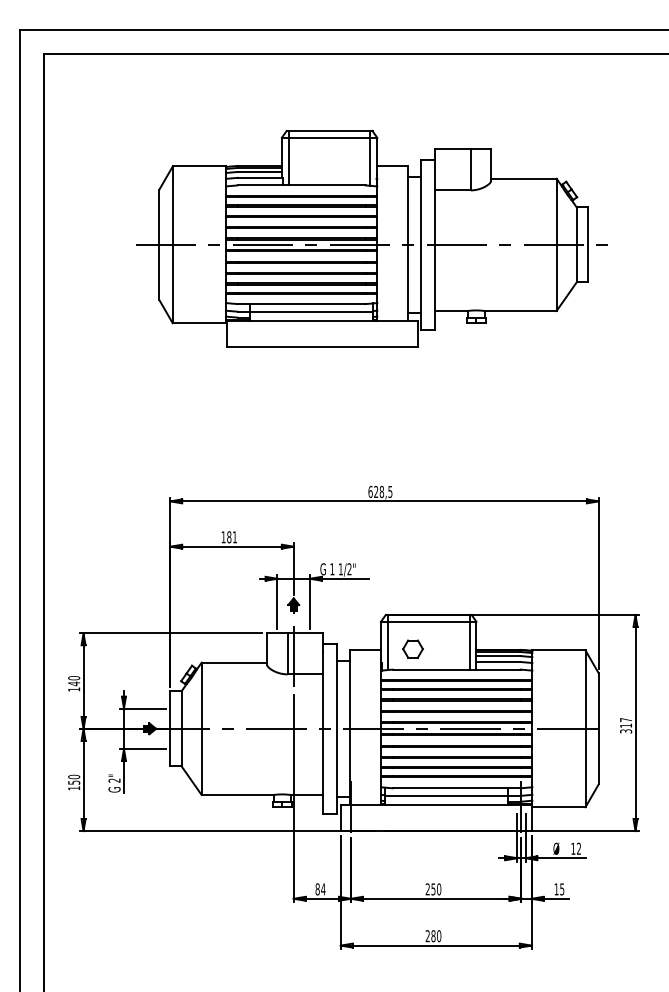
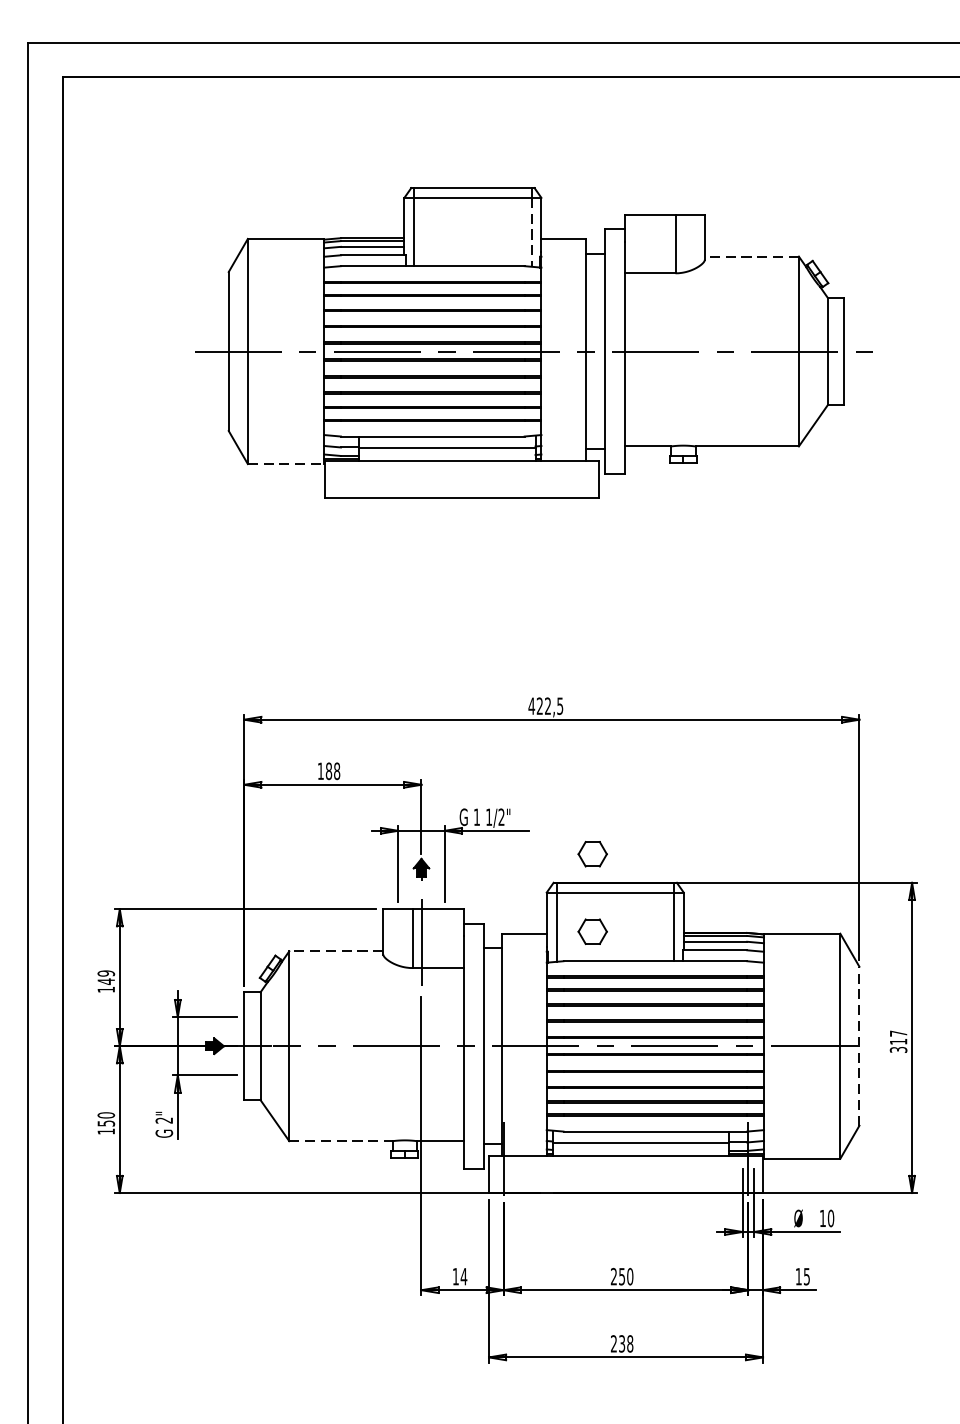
line: (370, 162) -> (531, 233), solid -> dashed
line: (523, 178) -> (751, 256), solid -> dashed
line: (199, 323) -> (286, 464), solid -> dashed
text: (376, 491) -> (540, 705), 628,5 -> 422,5
text: (234, 537) -> (336, 771), 181 -> 188
part: (412, 594) -> (591, 853), added
line: (234, 662) -> (336, 951), solid -> dashed
text: (74, 678) -> (106, 973), 140 -> 149
line: (598, 728) -> (858, 1045), solid -> dashed
line: (238, 794) -> (342, 1140), solid -> dashed
text: (578, 848) -> (830, 1218), 12 -> 10
text: (317, 889) -> (455, 1276), 84 -> 14
text: (436, 936) -> (626, 1344), 280 -> 238

